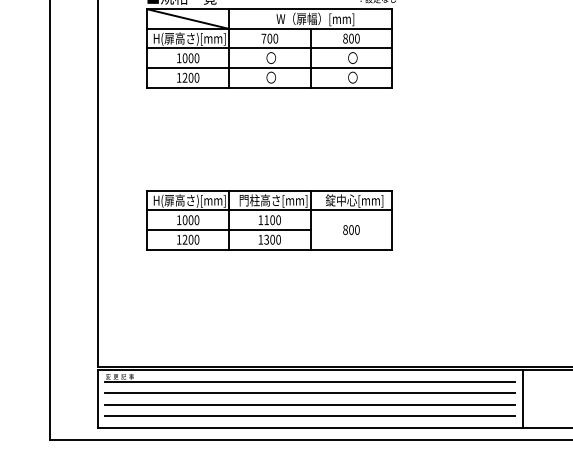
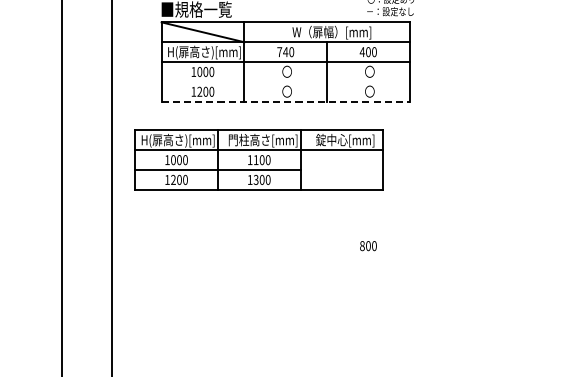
text: (269, 38) -> (285, 51), 700 -> 740
text: (345, 38) -> (362, 51), 800 -> 400
line: (269, 68) -> (285, 82), removed
line: (270, 87) -> (286, 101), solid -> dashed
part: (269, 220) -> (259, 160), moved

